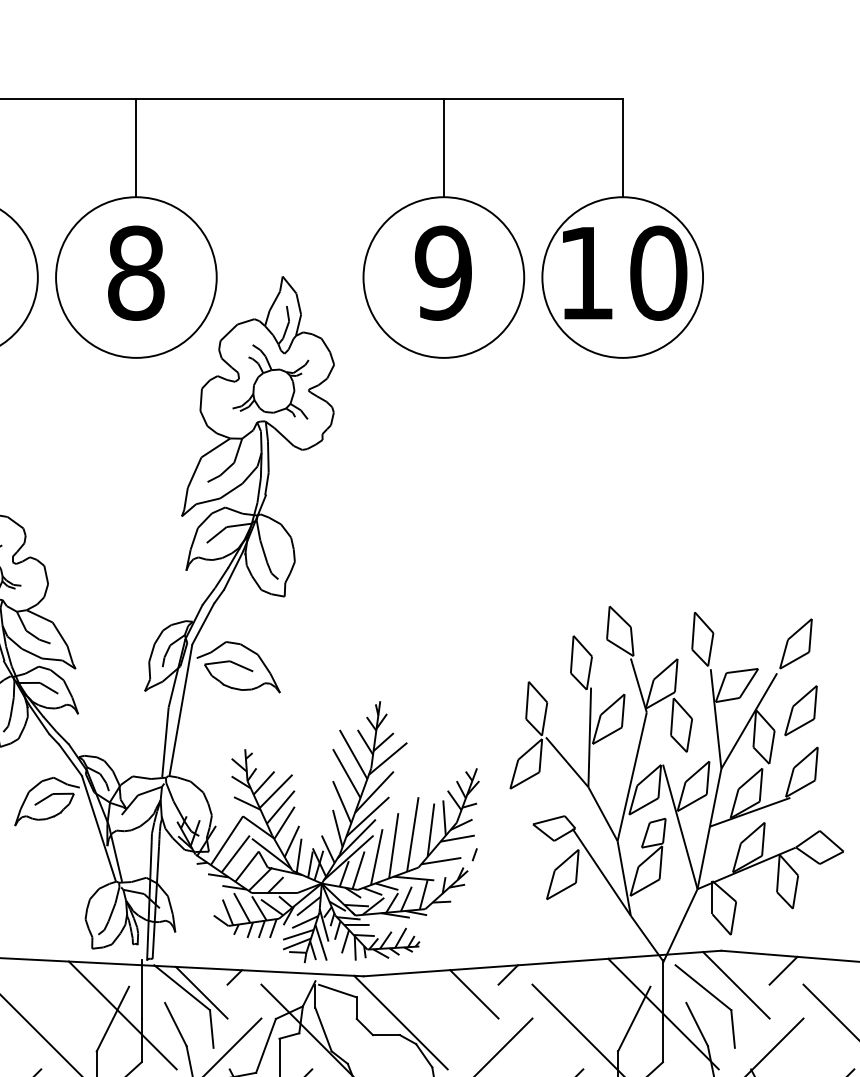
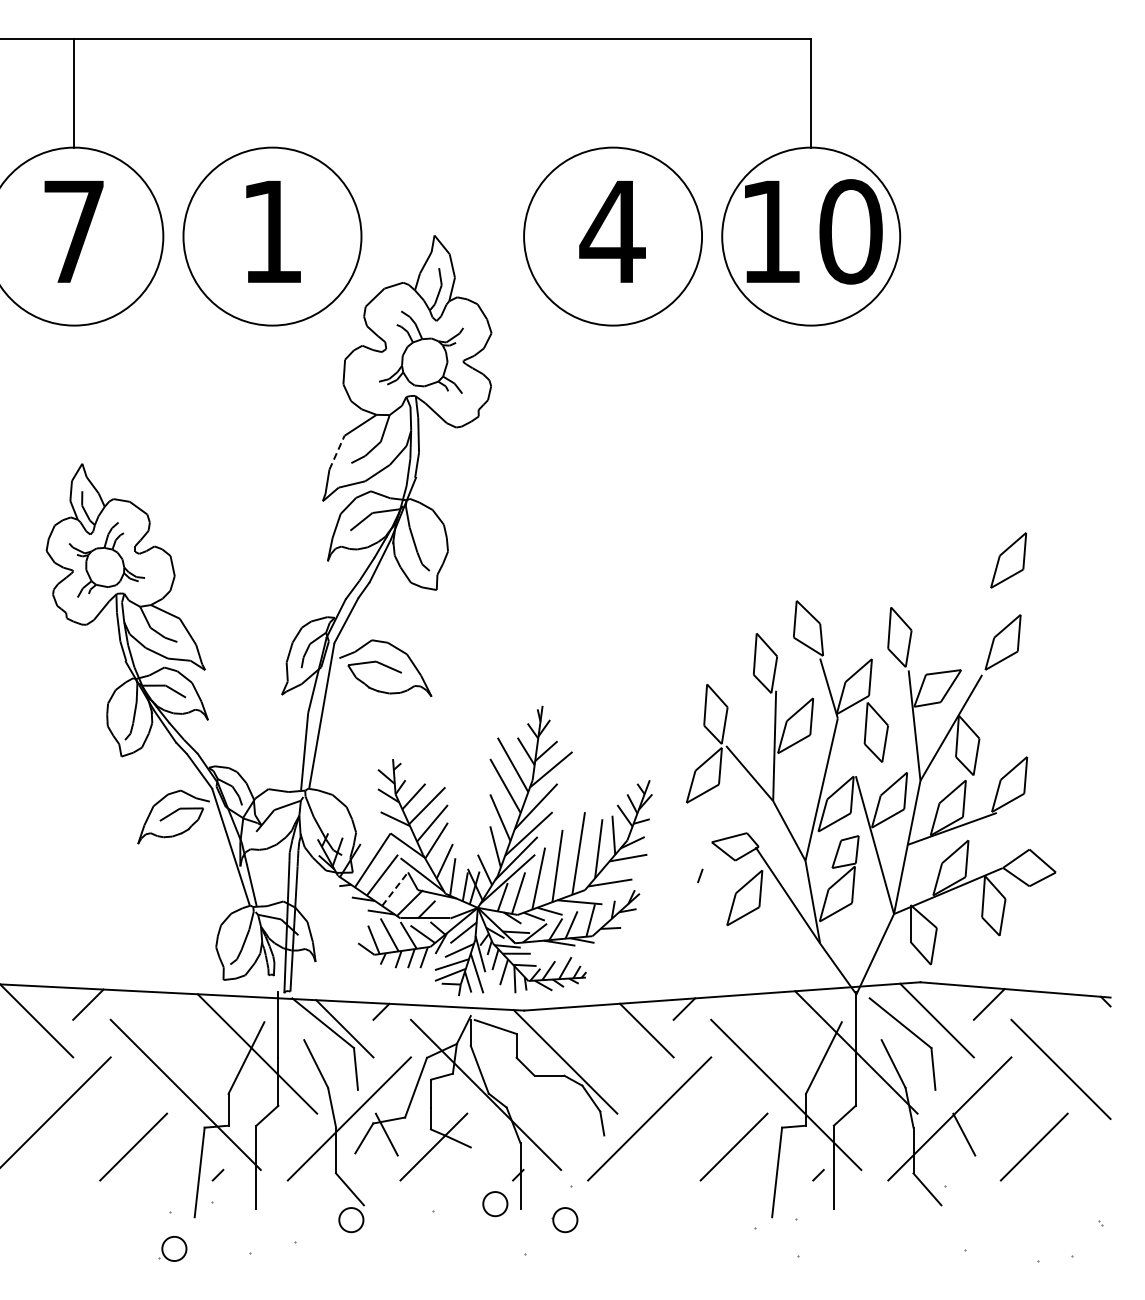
line: (136, 147) -> (272, 92), removed
line: (444, 147) -> (613, 92), removed
text: (136, 272) -> (272, 231), 8 -> 1
text: (443, 272) -> (612, 231), 9 -> 4
line: (195, 472) -> (337, 452), solid -> dashed
part: (800, 710) -> (1008, 560), moved
line: (474, 854) -> (700, 875), moved
line: (247, 866) -> (395, 888), solid -> dashed

